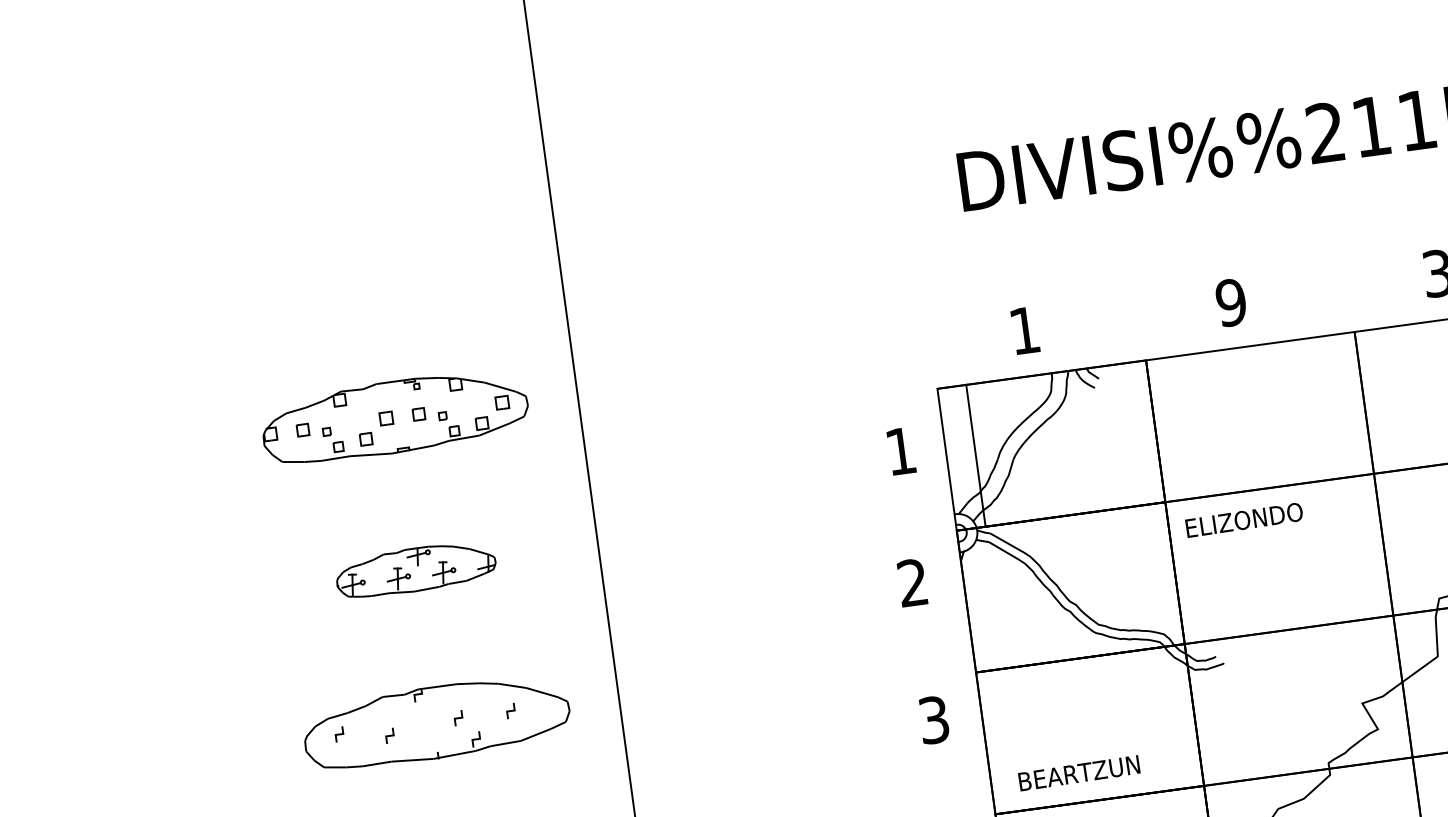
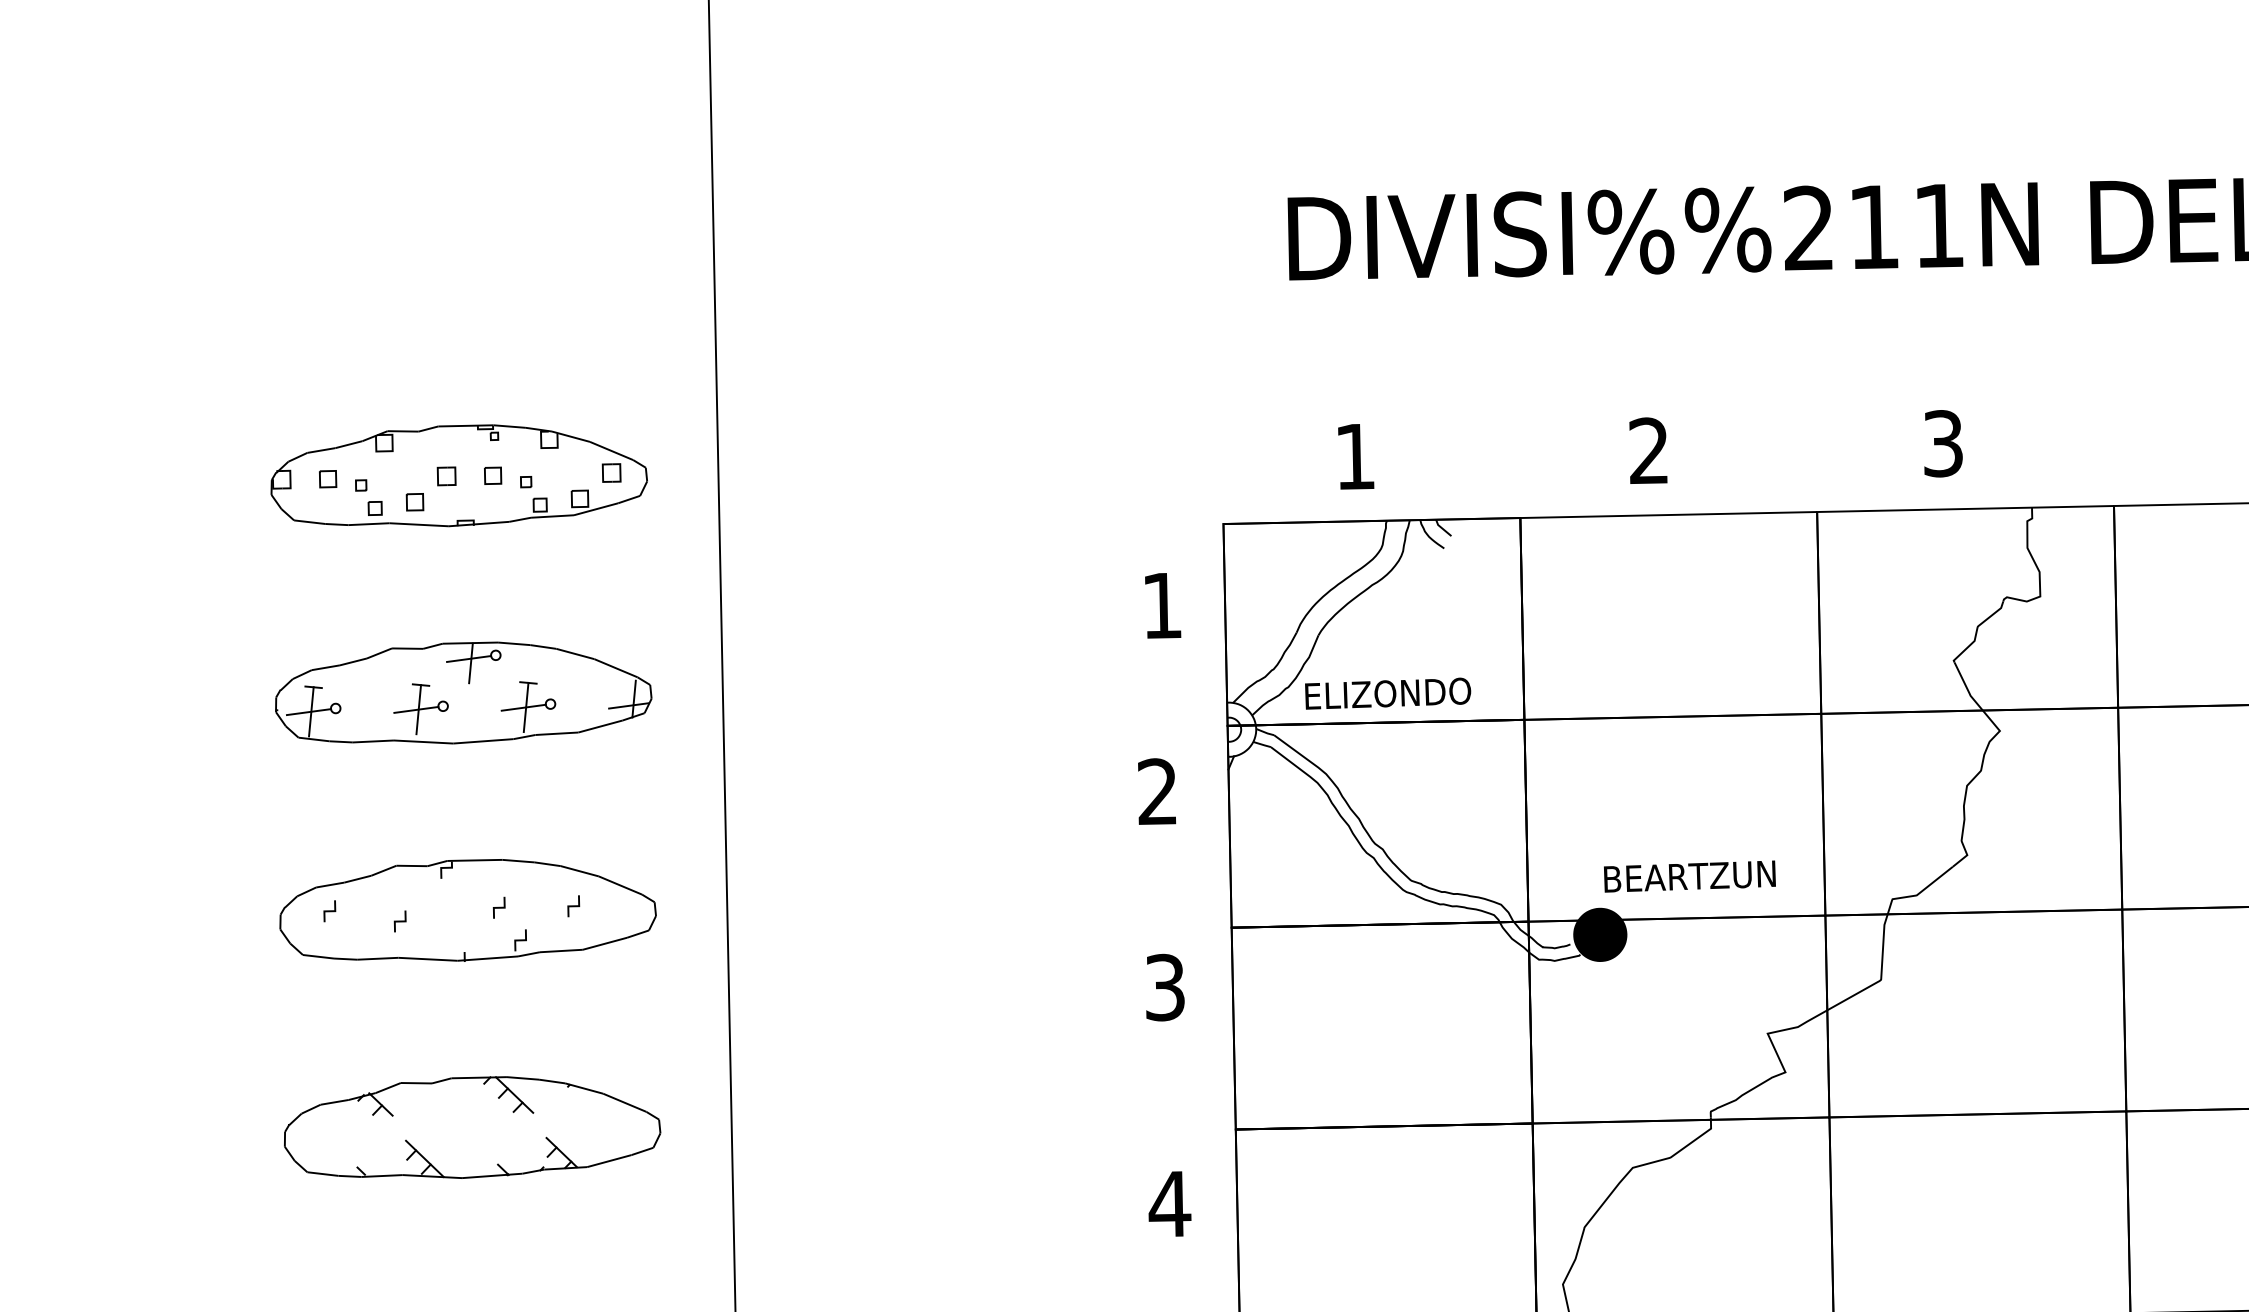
text: (1230, 302) -> (1648, 450), 9 -> 2
line: (975, 455) -> (1225, 624), moved
text: (1244, 519) -> (1388, 693), moved
part: (415, 569) -> (463, 692), size x1.67
fill: (1236, 647) -> (1600, 934), added
text: (1079, 773) -> (1689, 876), moved

